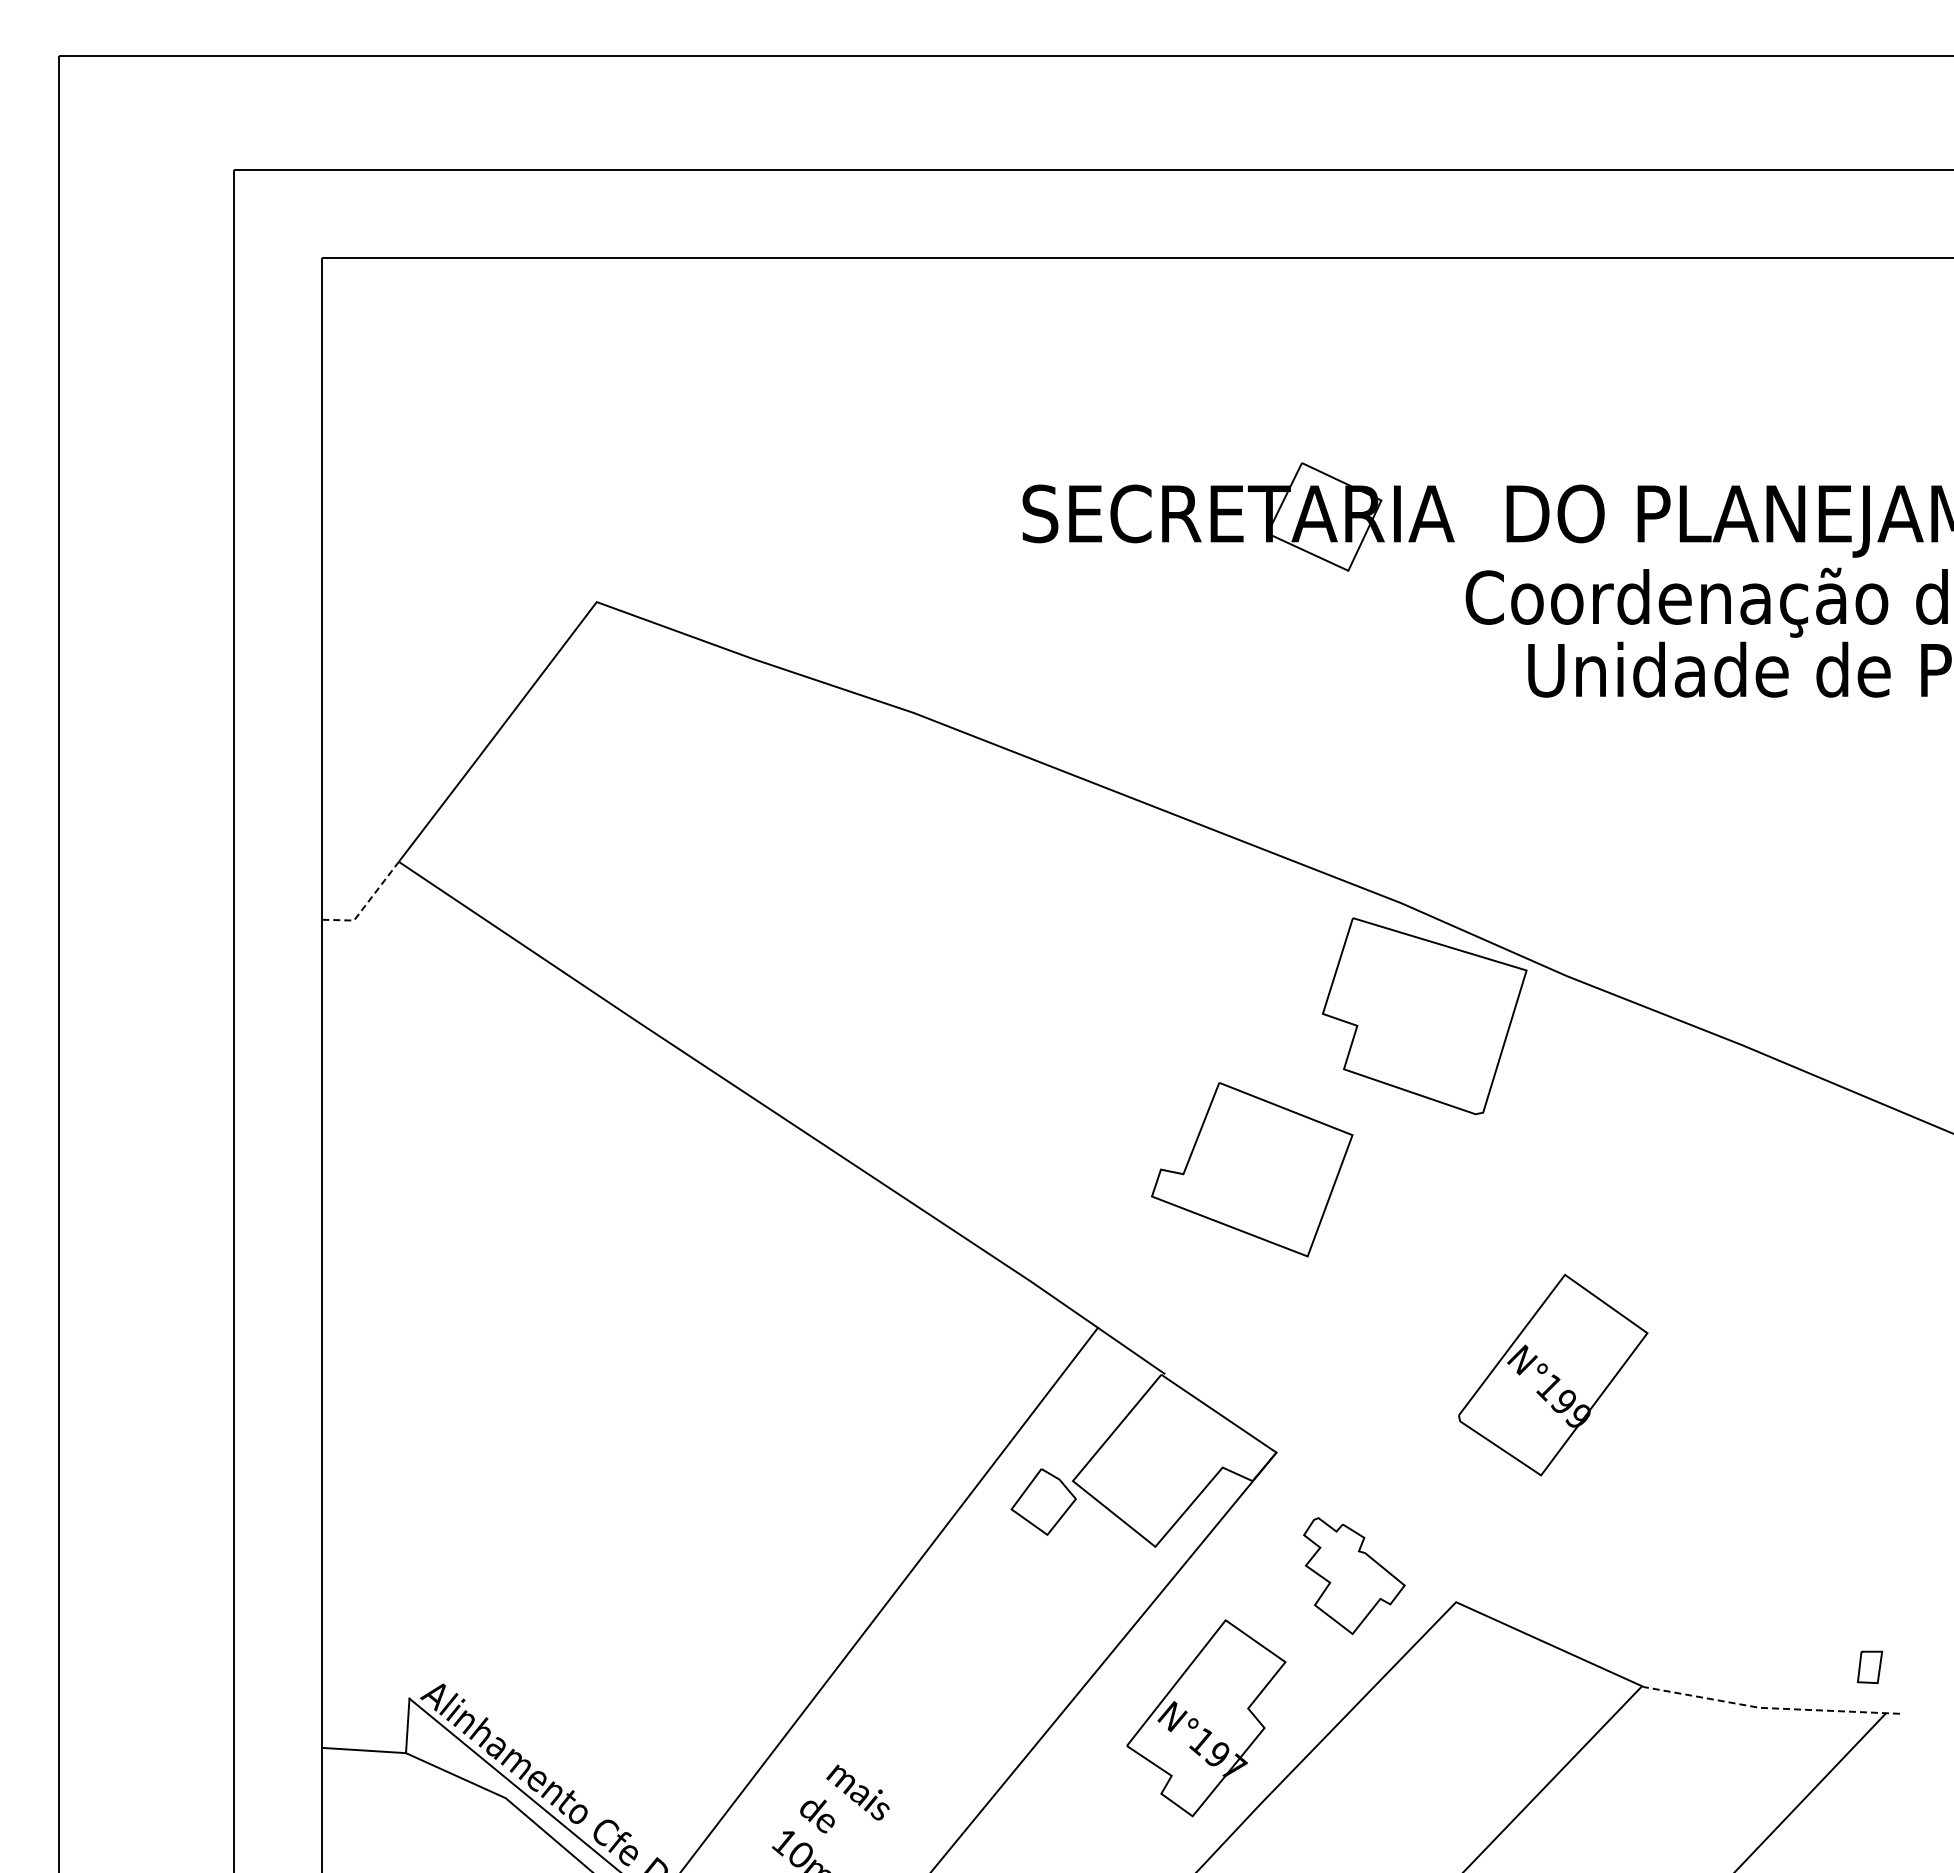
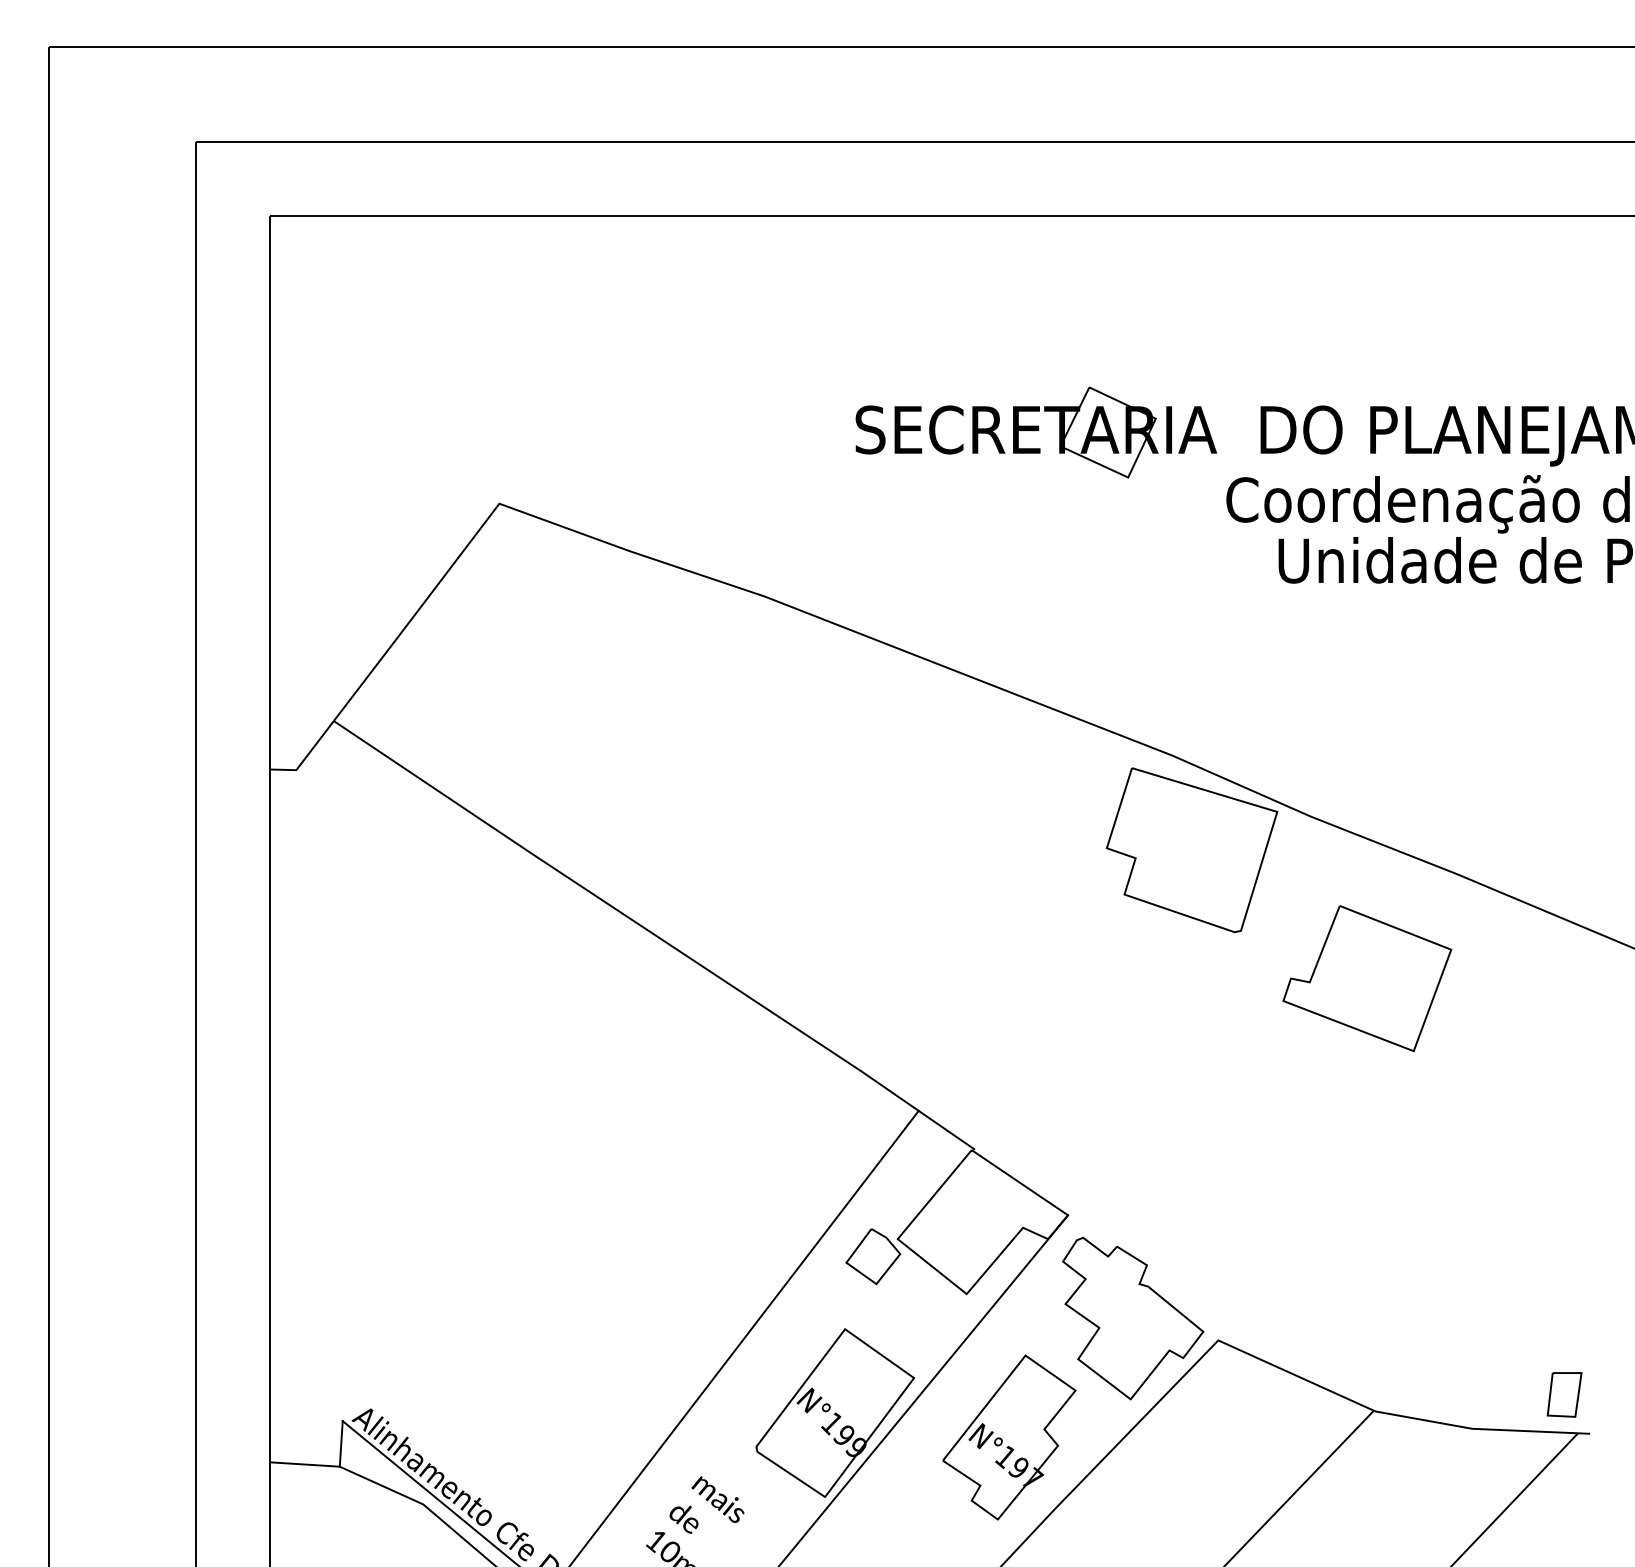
line: (366, 903) -> (306, 755), dashed -> solid
part: (1252, 1169) -> (1367, 978), moved
part: (1553, 1374) -> (835, 1412), moved
part: (1354, 1575) -> (1133, 1318), size x1.67
part: (1869, 1667) -> (1564, 1395), size x1.67
line: (1768, 1708) -> (1479, 1429), dashed -> solid

